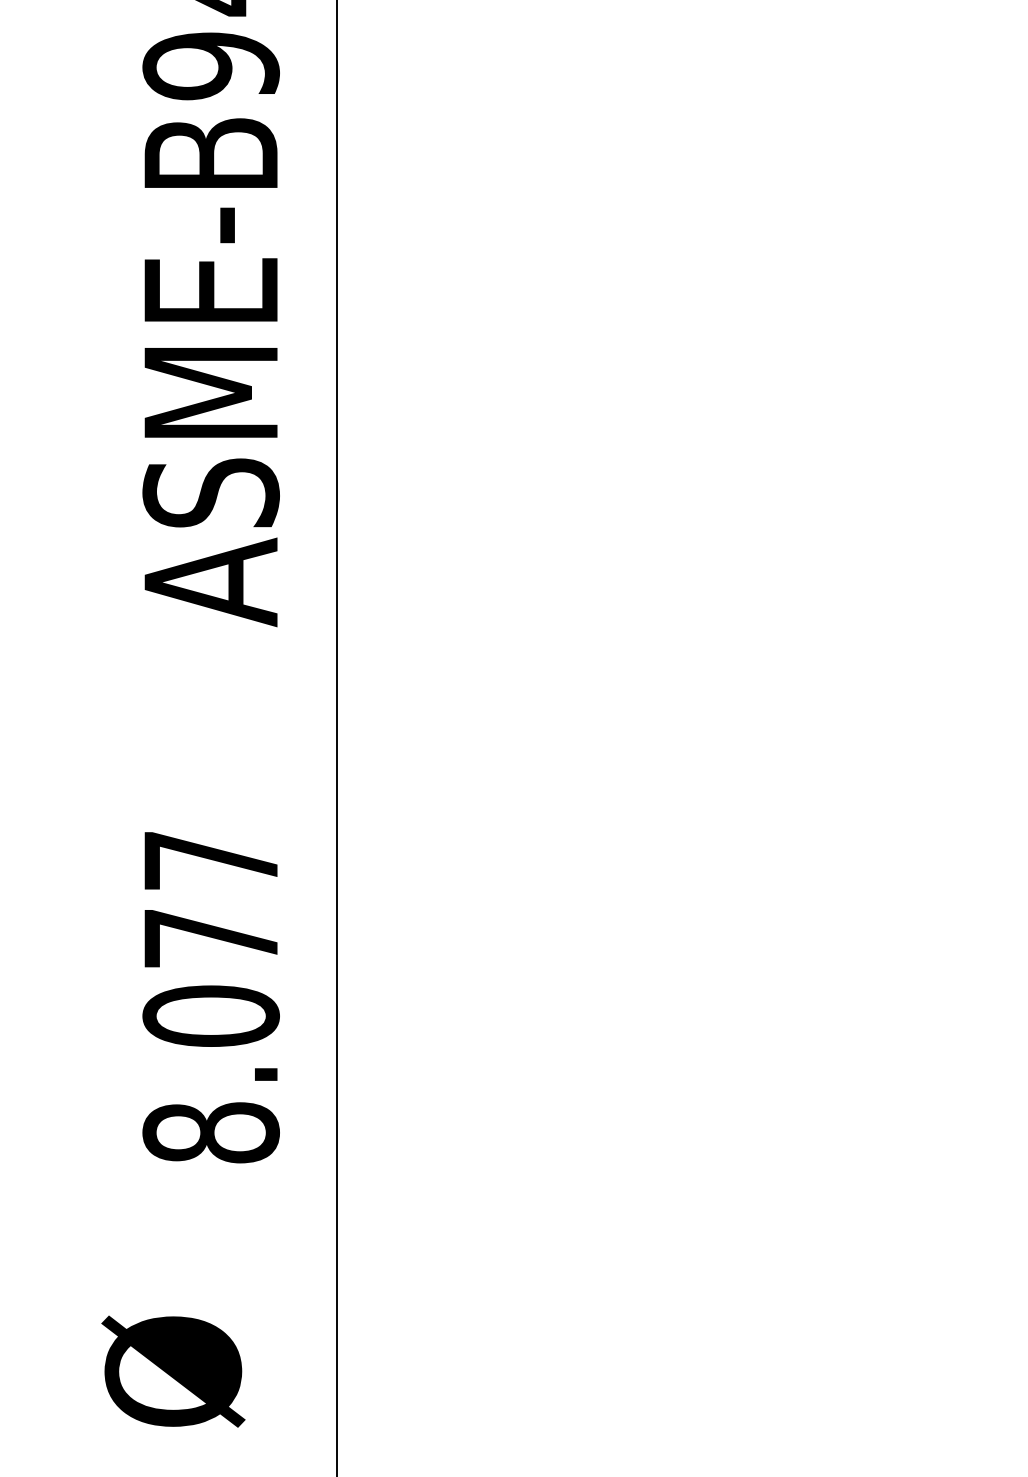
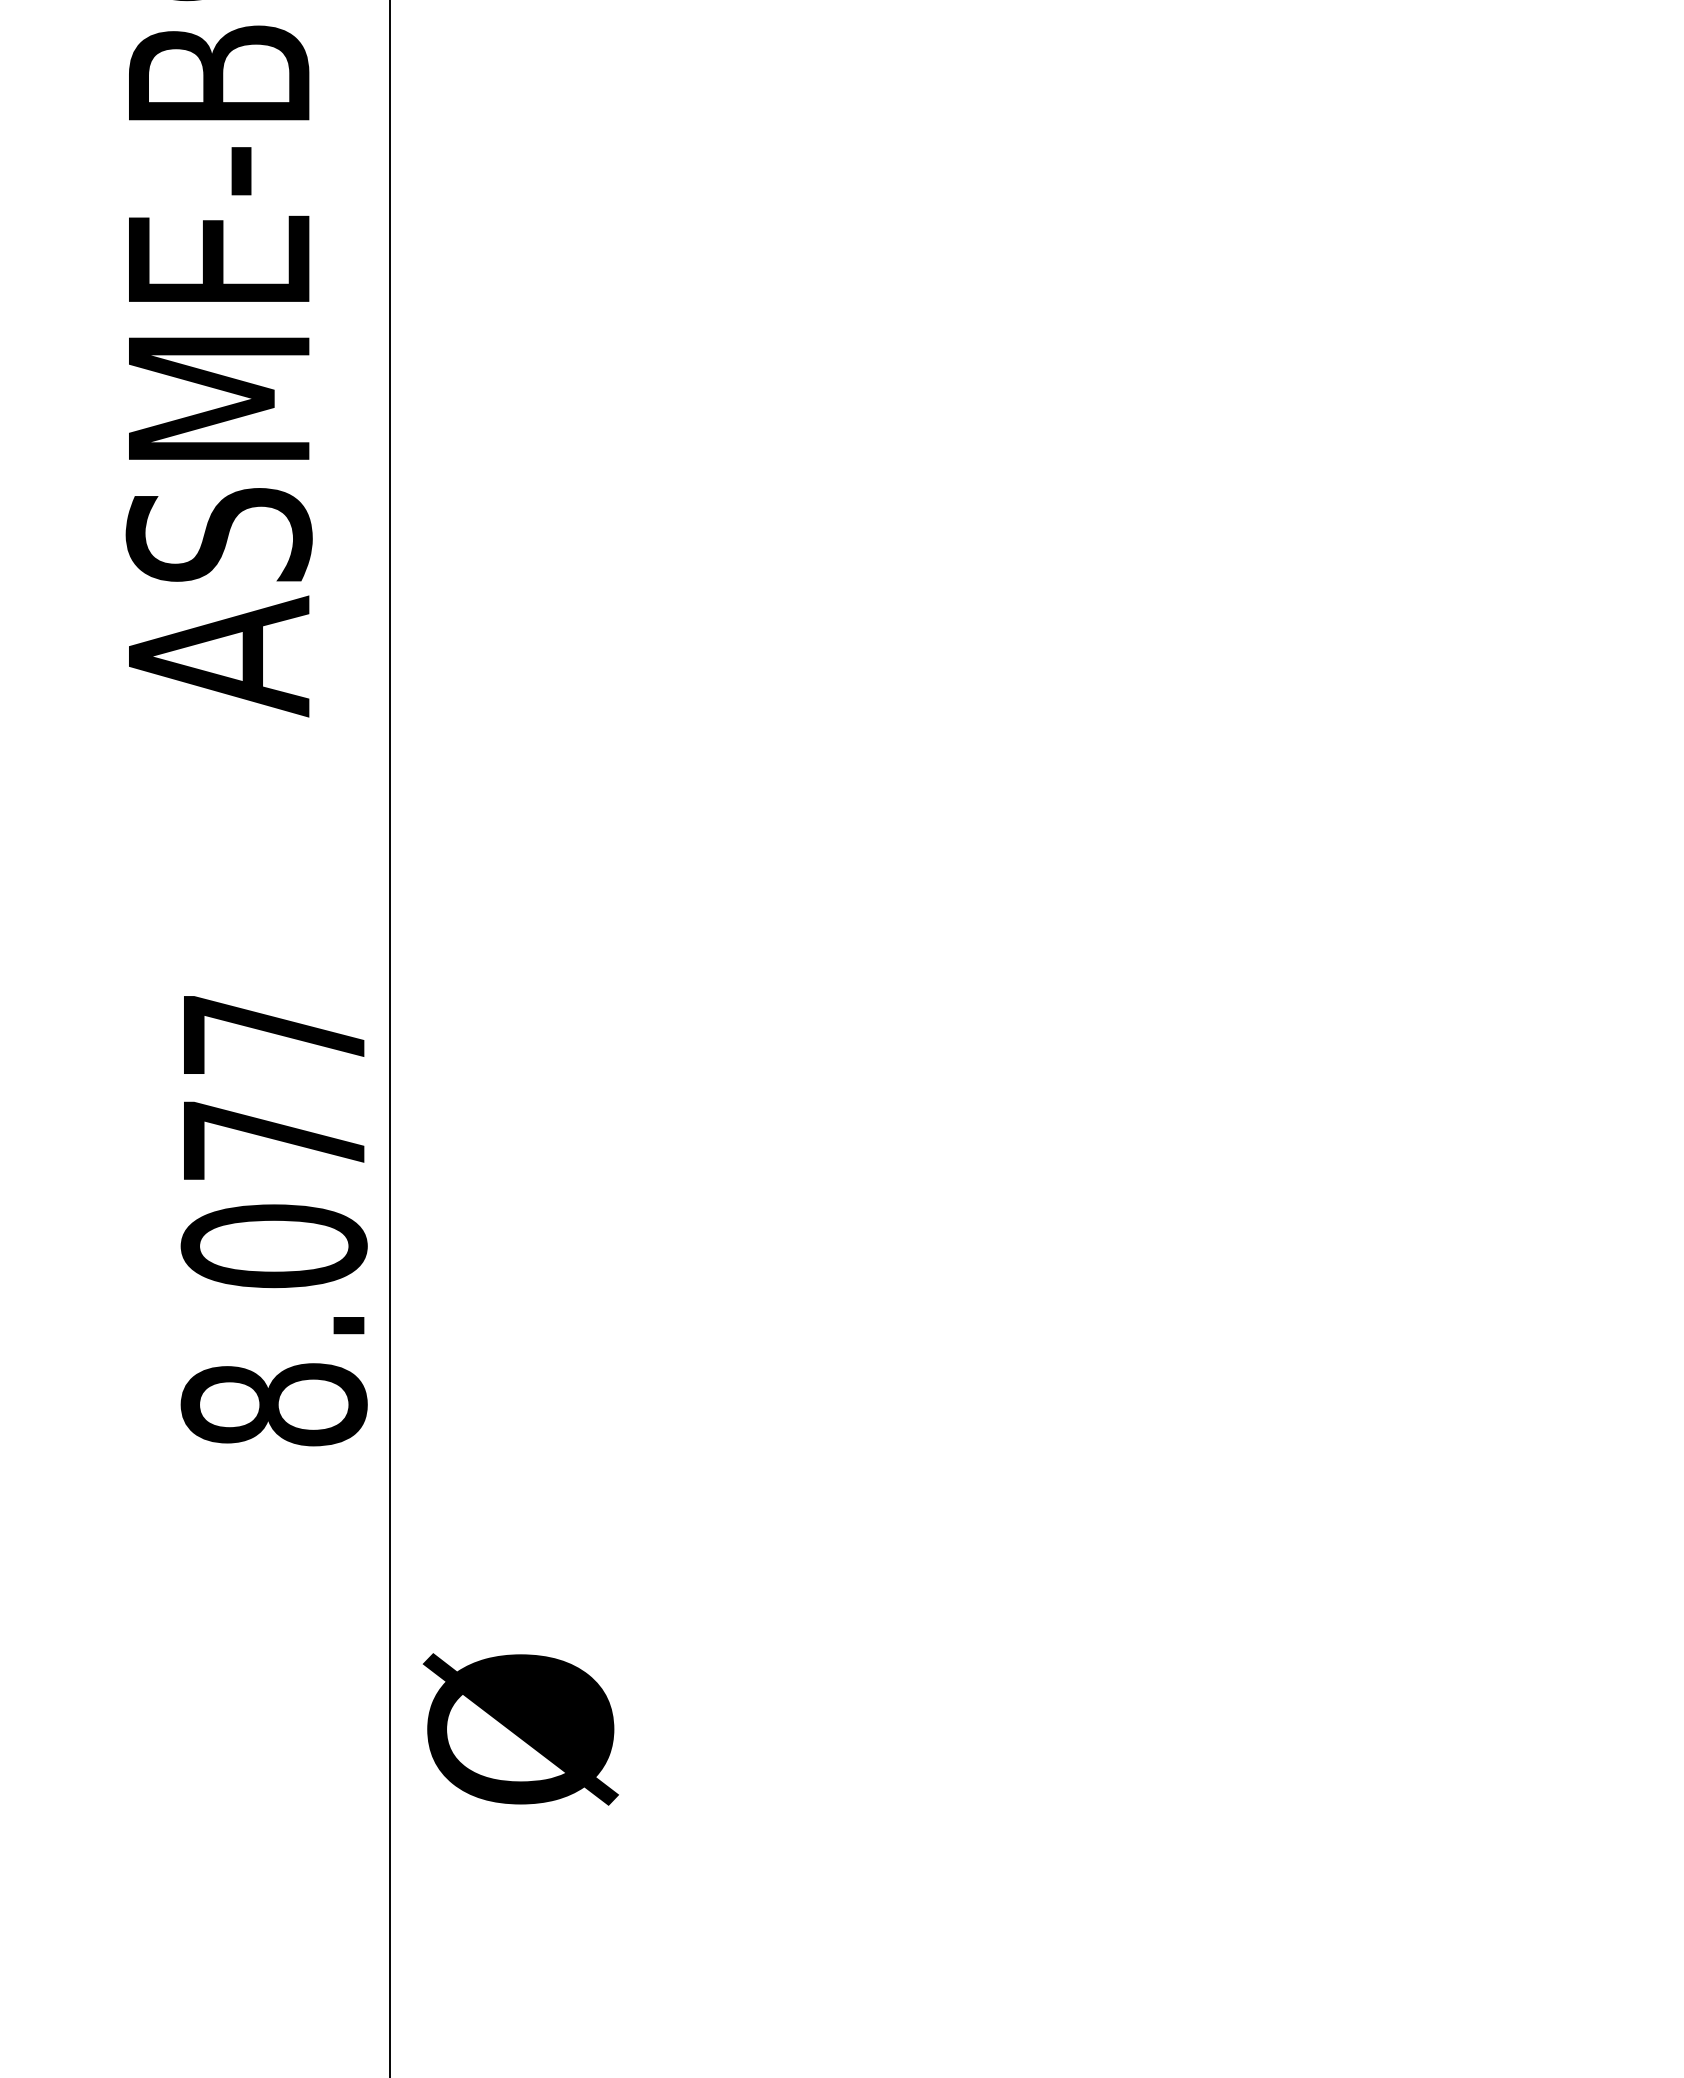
text: (210, 998) -> (273, 1221), moved
text: (173, 1371) -> (520, 1729), moved

